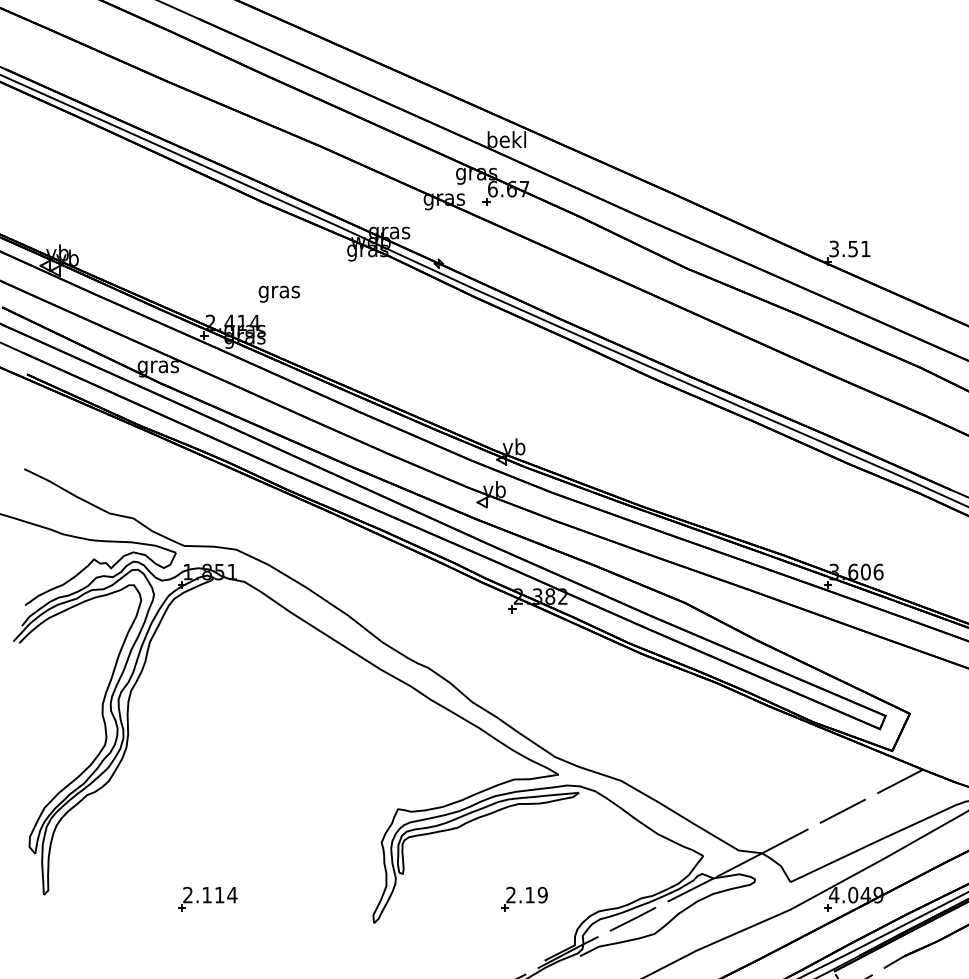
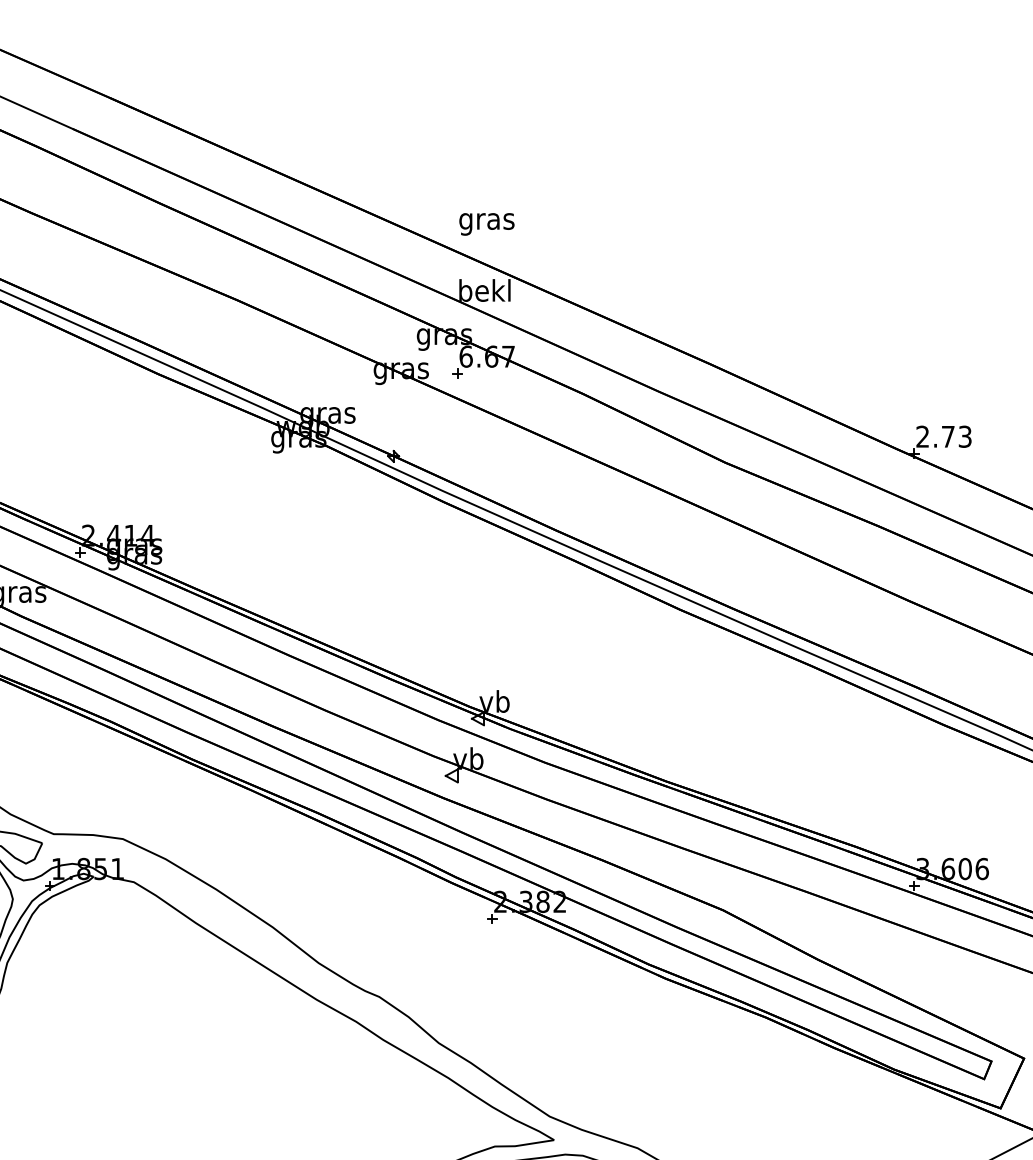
text: (849, 248) -> (943, 436), 3.51 -> 2.73
text: (278, 293) -> (485, 223), moved

